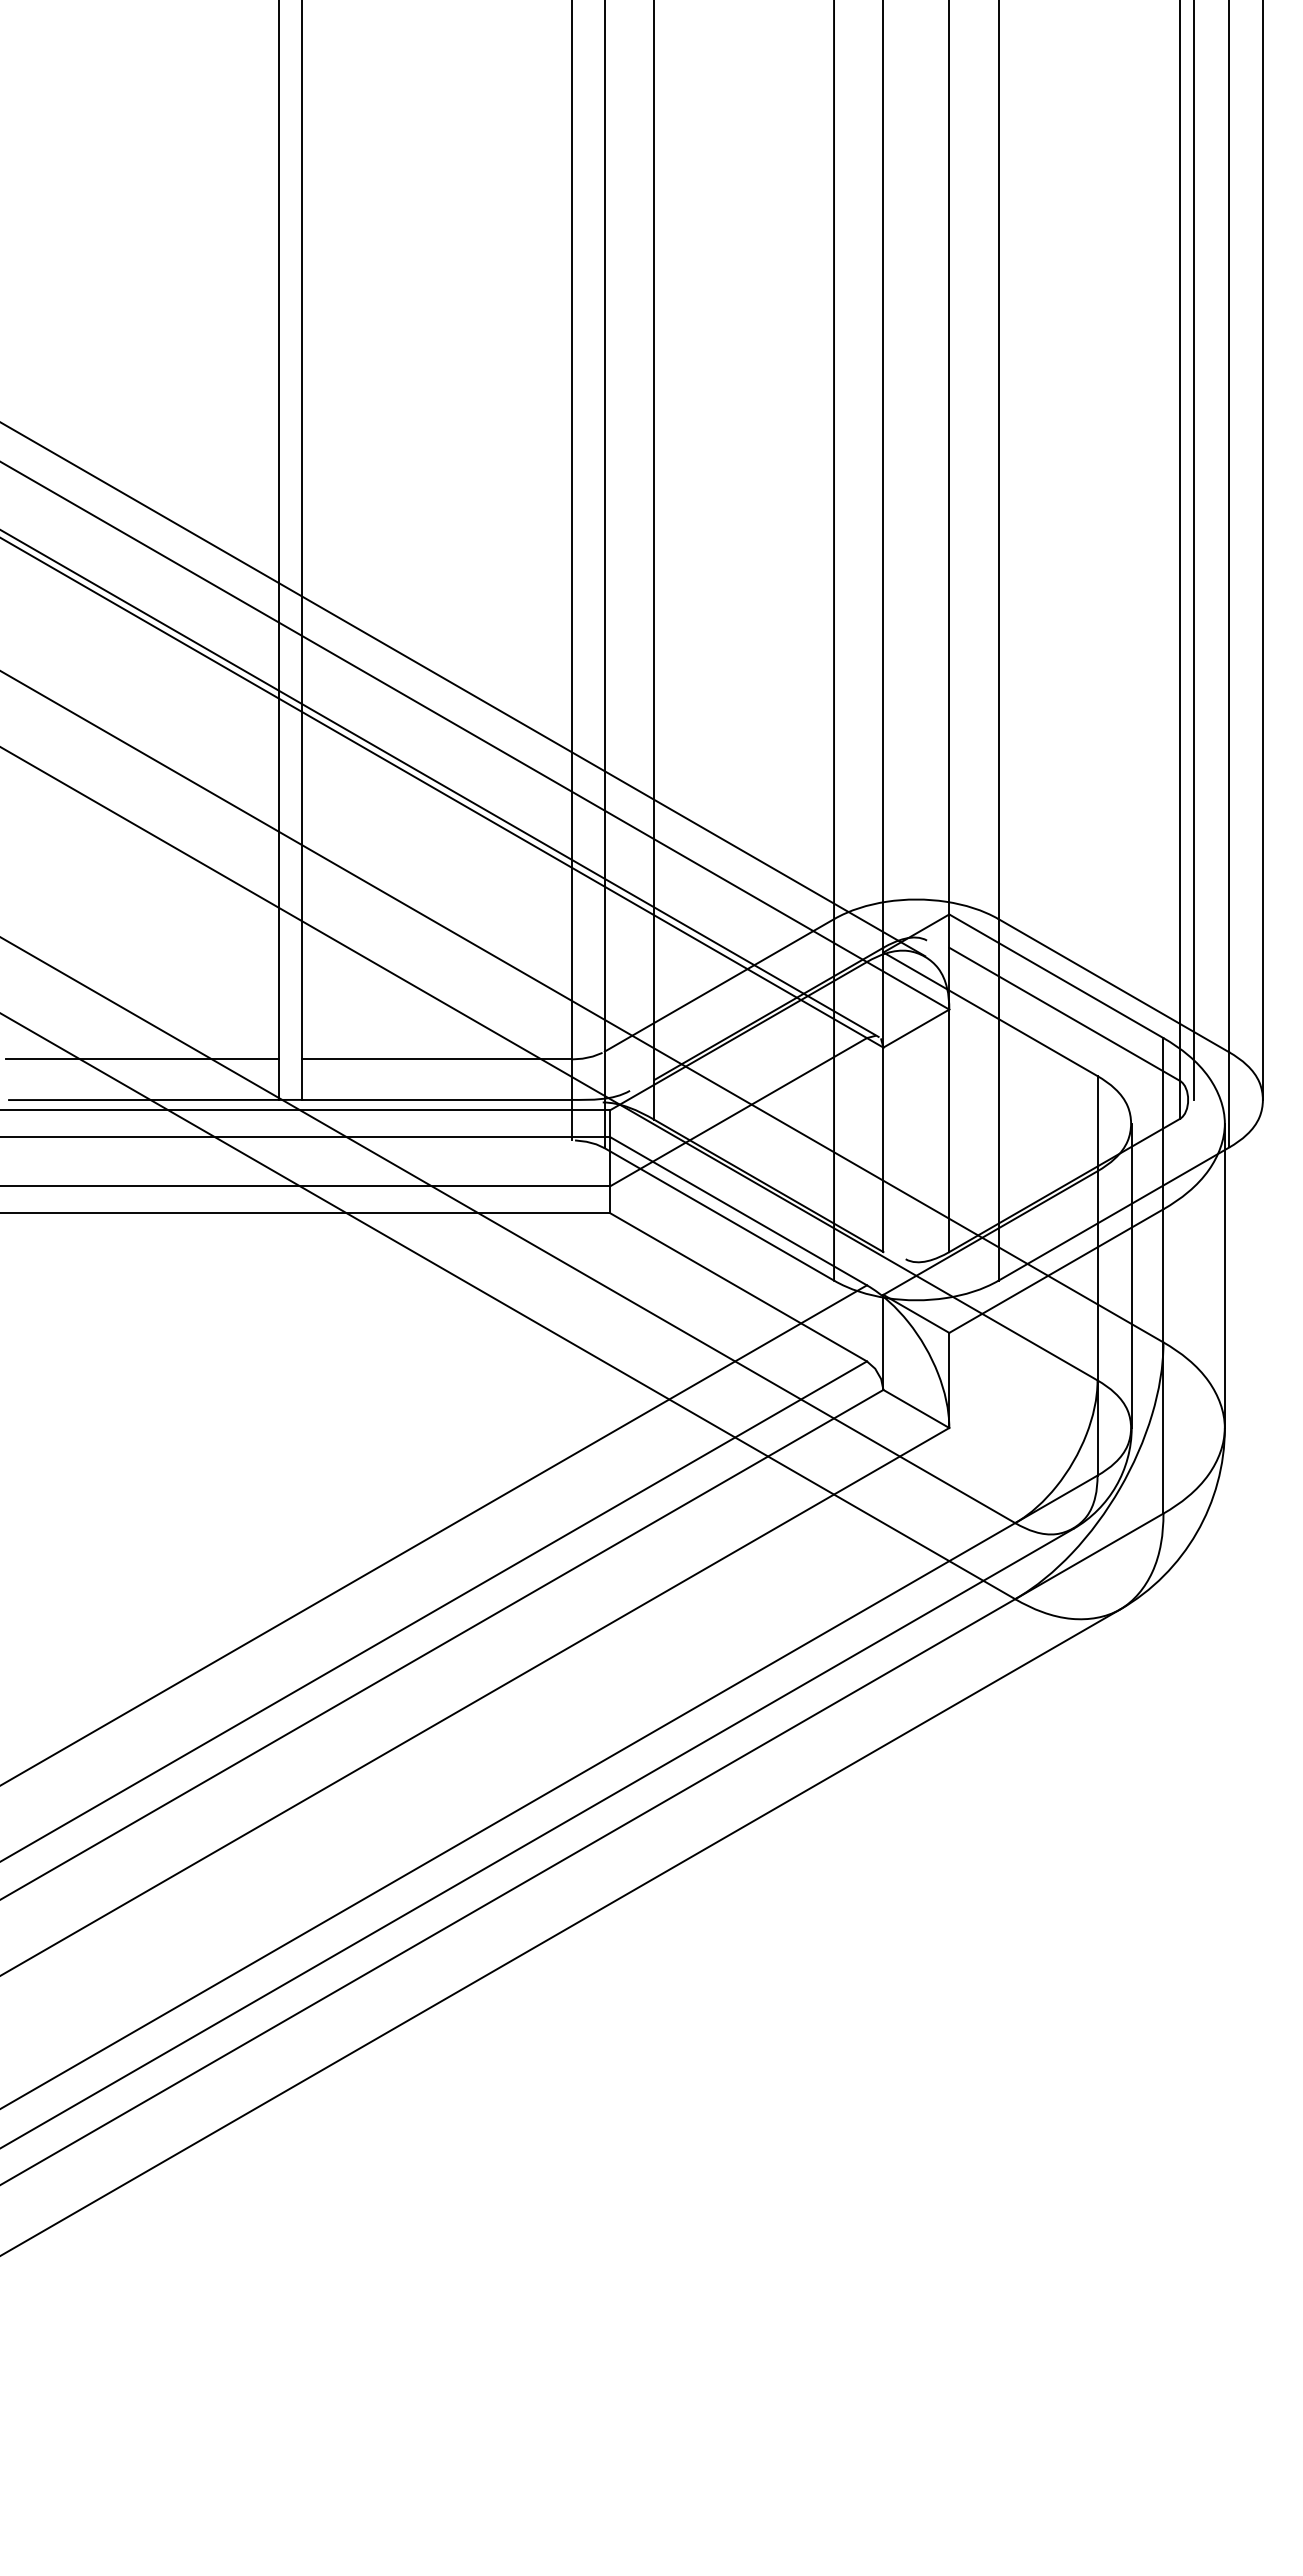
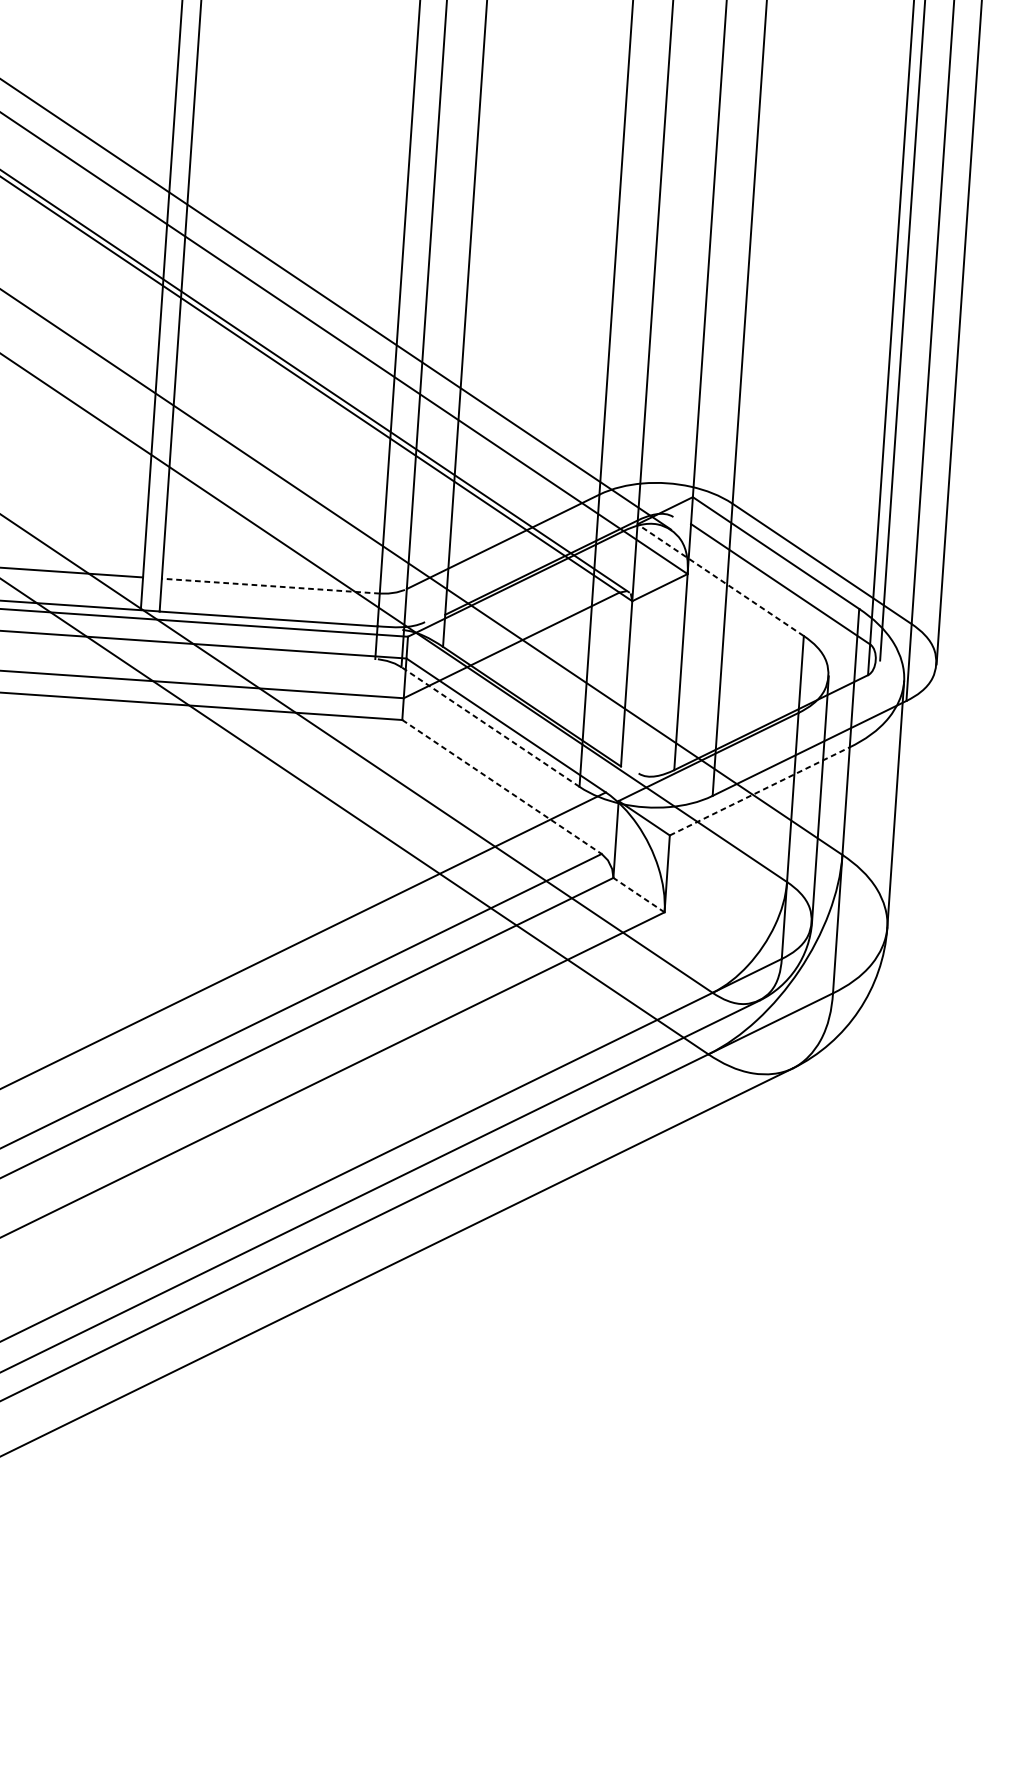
line: (990, 1014) -> (720, 580), solid -> dashed
line: (437, 1059) -> (271, 586), solid -> dashed
line: (719, 1214) -> (490, 727), solid -> dashed
line: (1056, 1271) -> (759, 791), solid -> dashed
line: (739, 1287) -> (502, 787), solid -> dashed
line: (915, 1408) -> (638, 894), solid -> dashed

